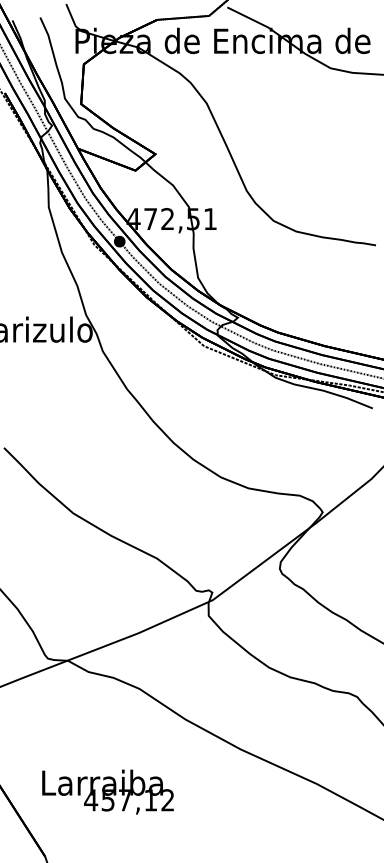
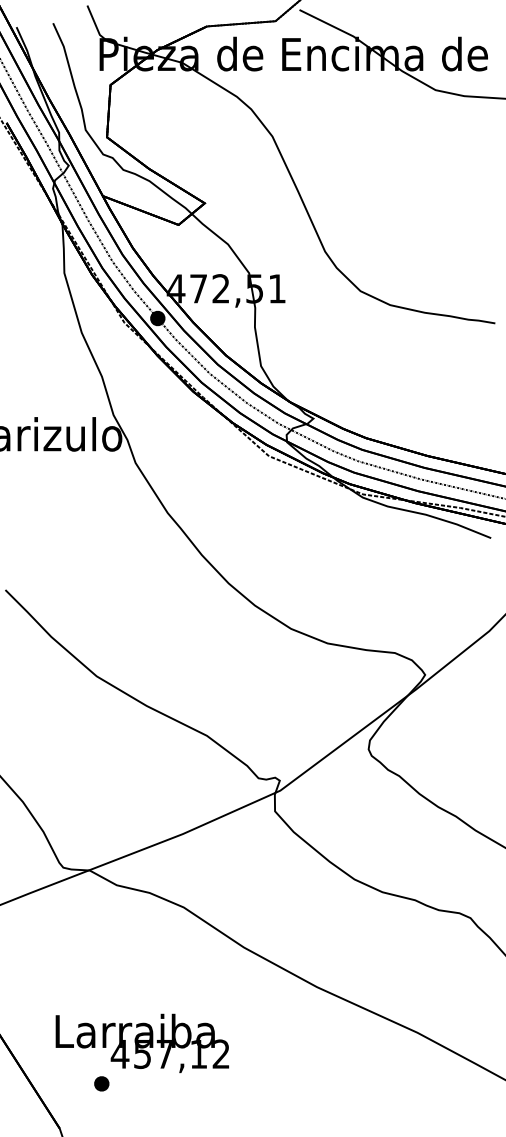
part: (76, 822) -> (100, 1083), added

